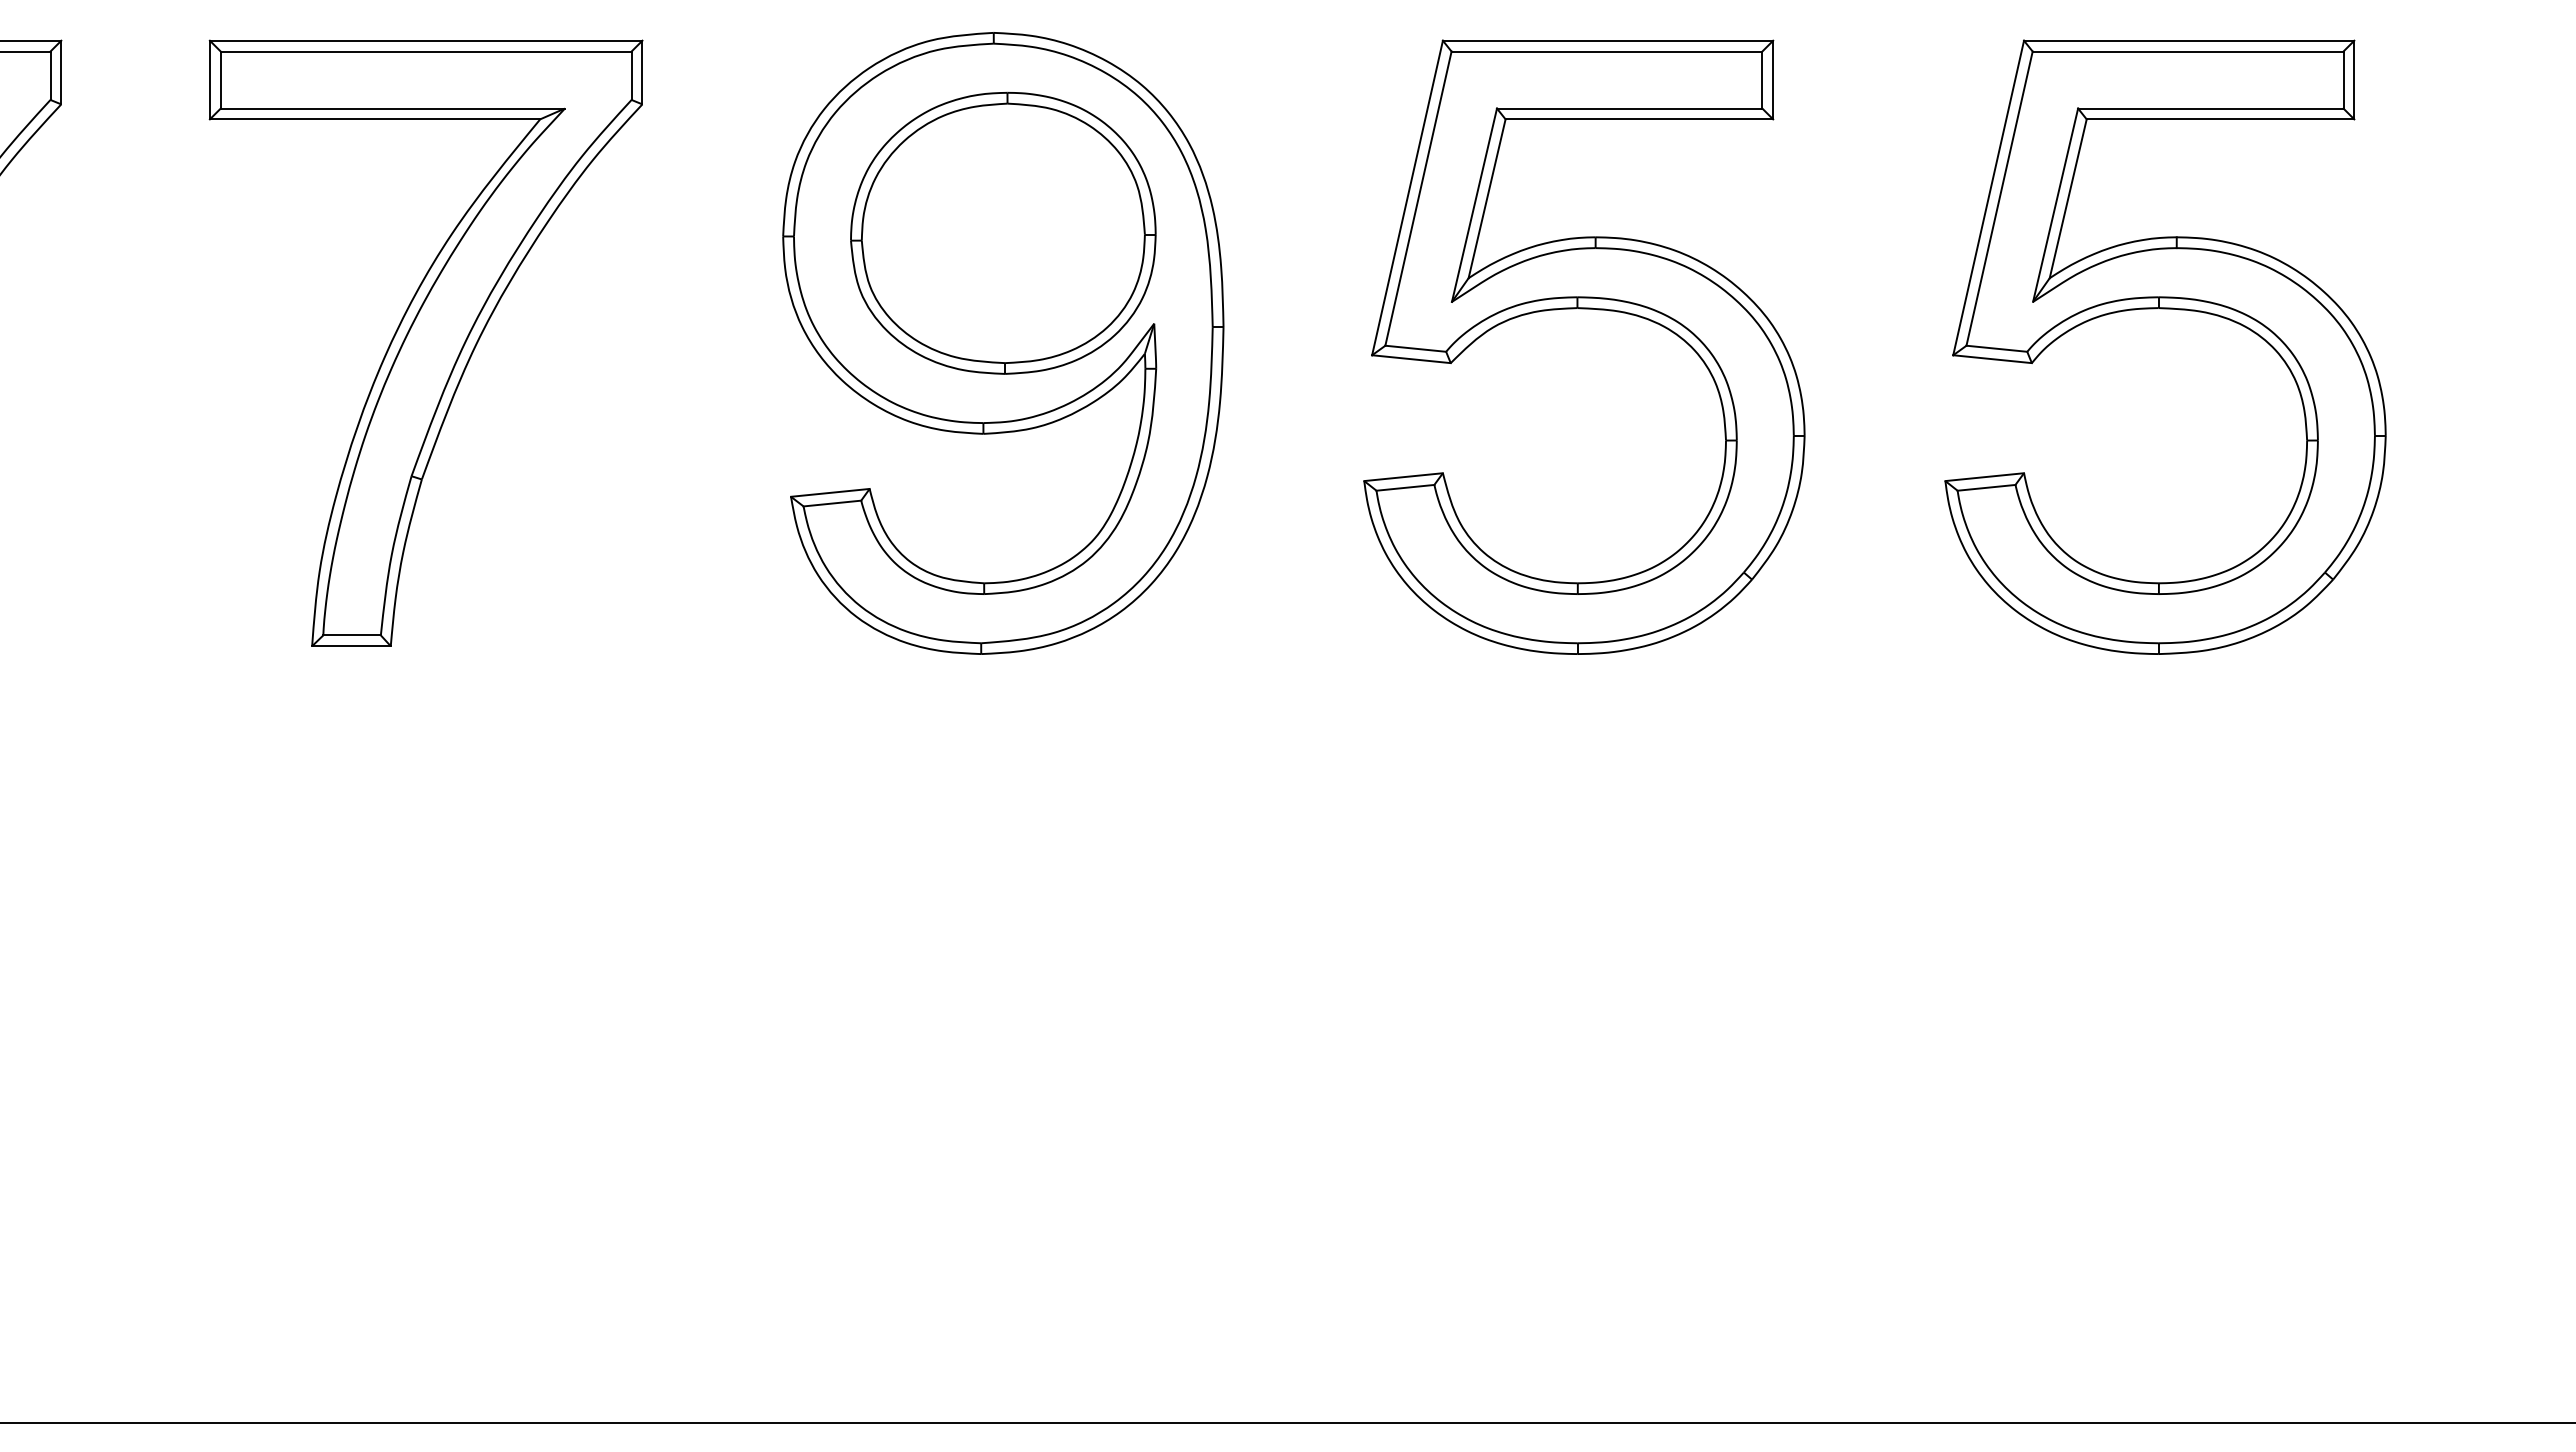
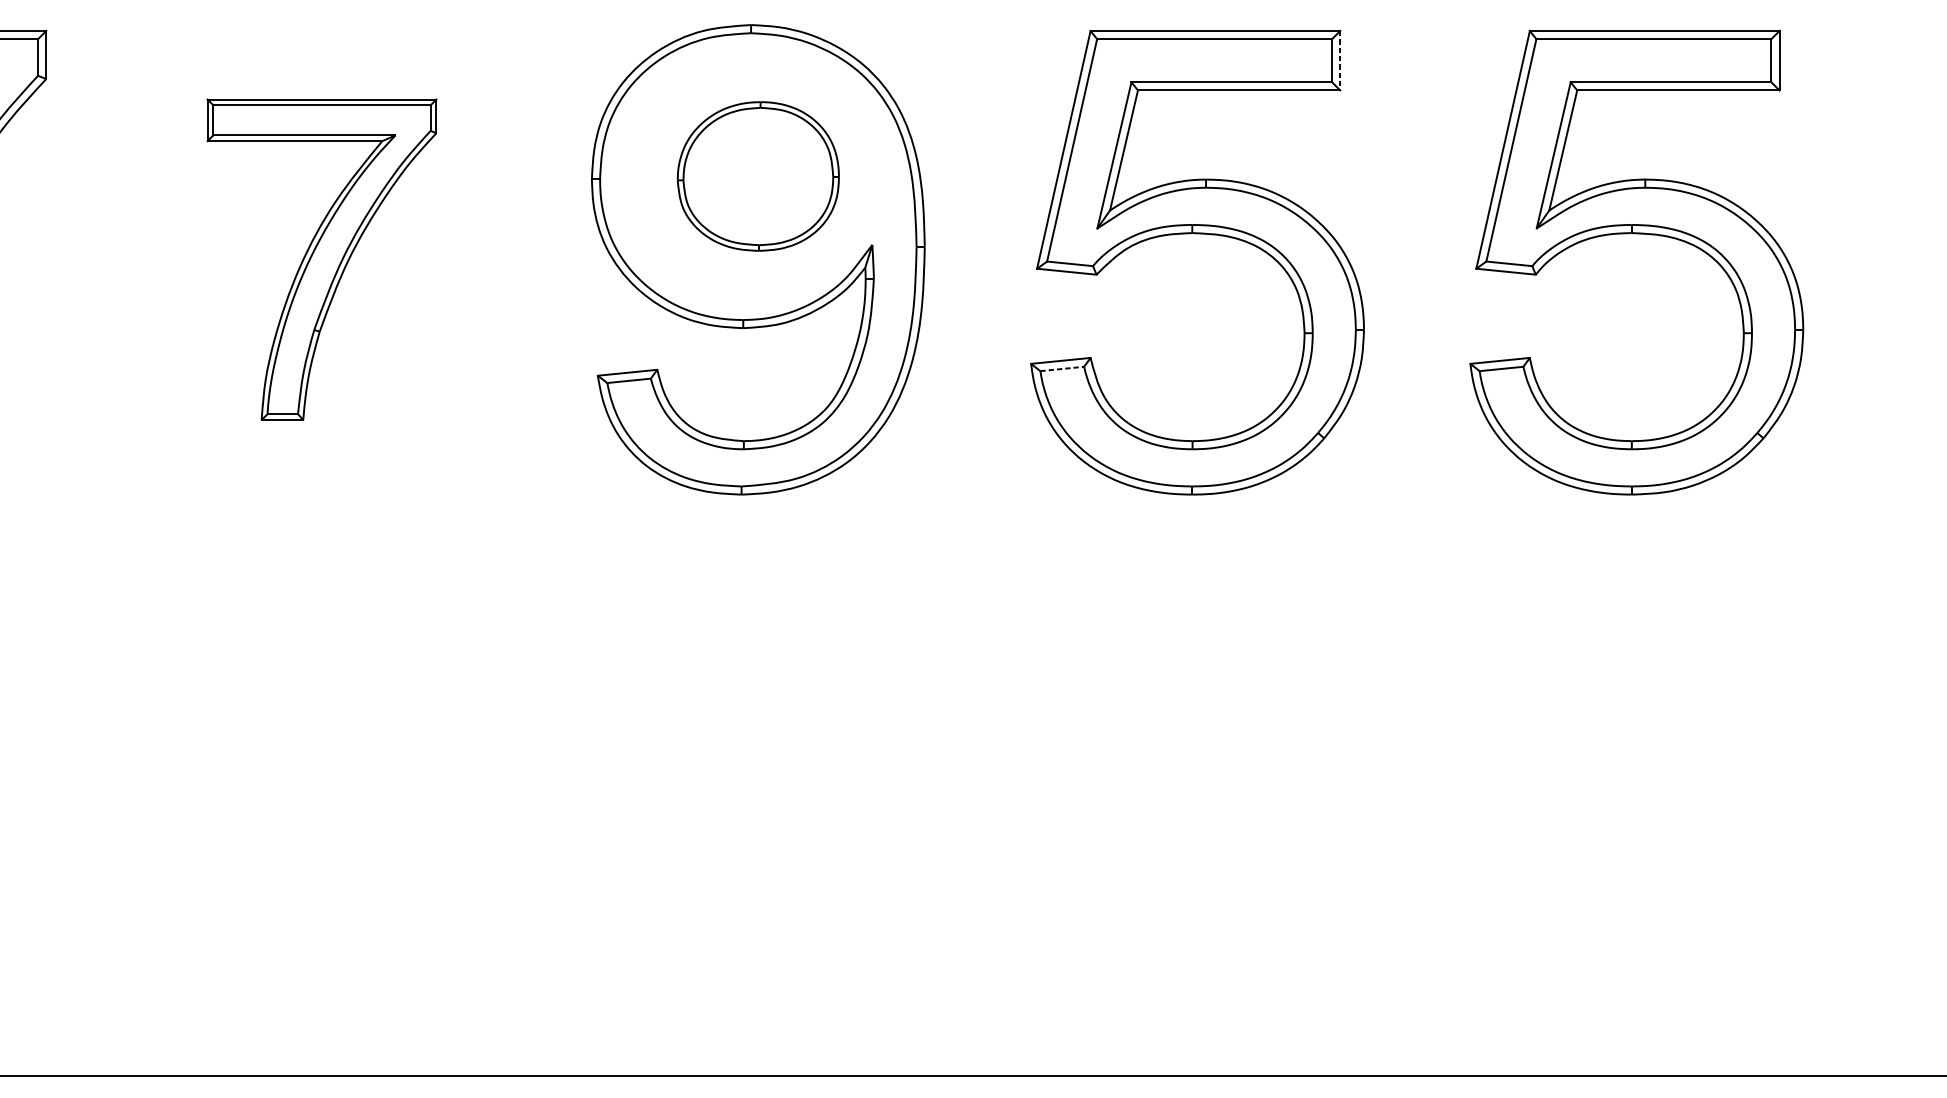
line: (1773, 80) -> (1340, 61), solid -> dashed
part: (1003, 232) -> (758, 175), size x0.7
part: (425, 342) -> (321, 259), size x0.7
line: (1405, 487) -> (1062, 368), solid -> dashed

